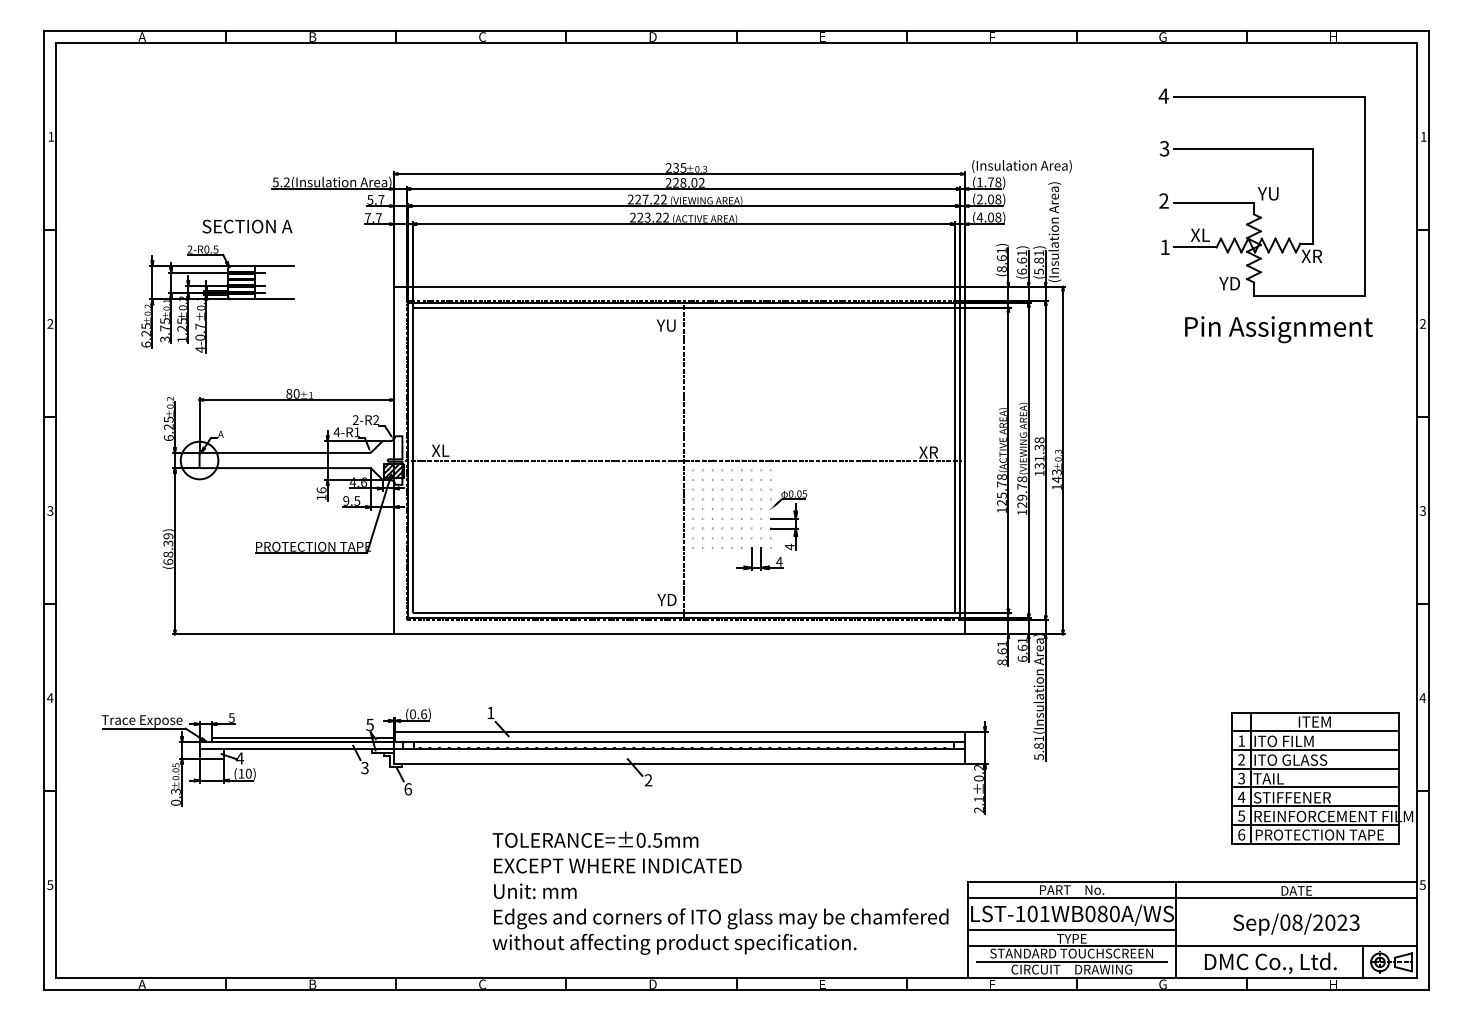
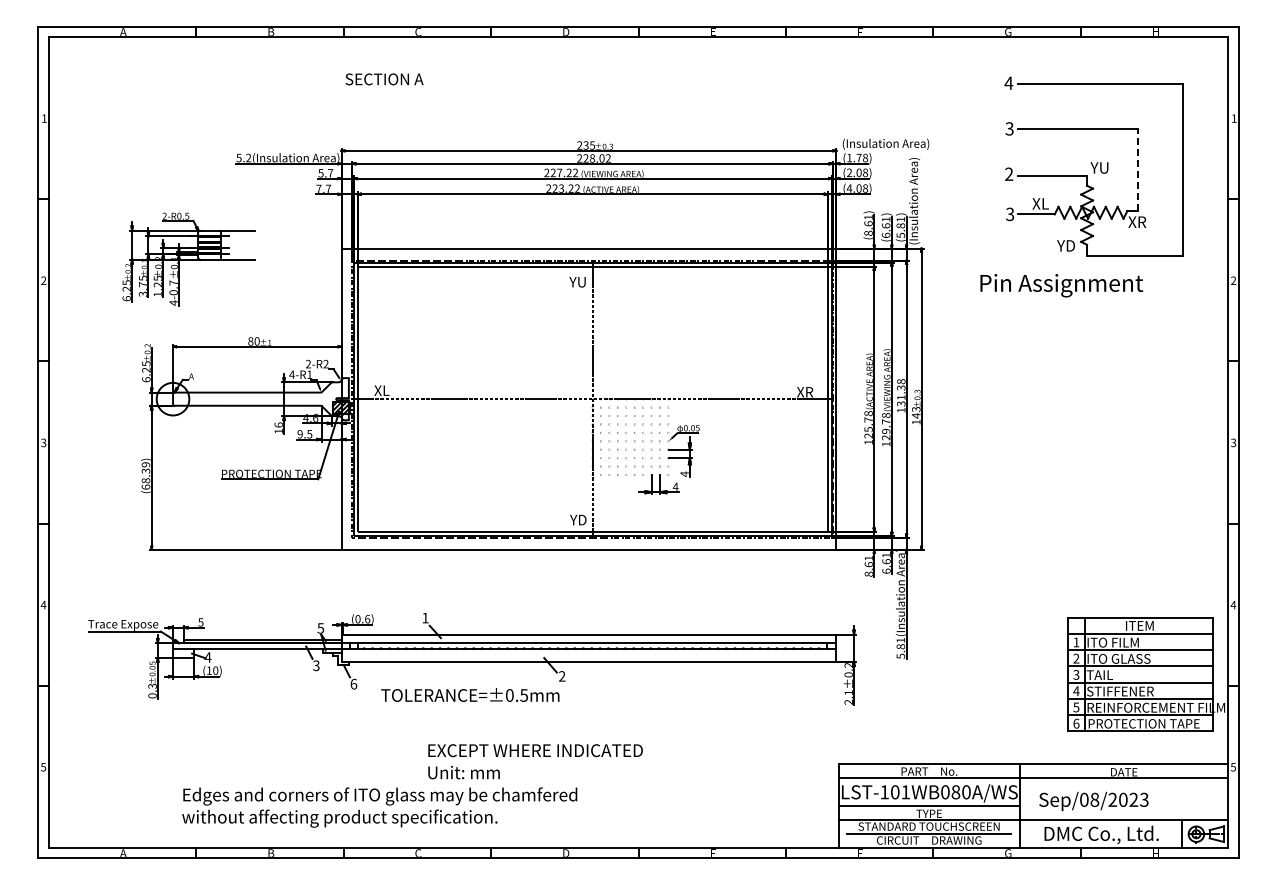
line: (1313, 195) -> (1138, 169), solid -> dashed
text: (247, 226) -> (384, 79), moved
text: (1165, 247) -> (1010, 214), 1 -> 3
text: (1278, 329) -> (1061, 285), moved
text: (595, 839) -> (470, 694), moved
text: (1295, 924) -> (1093, 801), moved
text: (720, 931) -> (379, 807), moved

